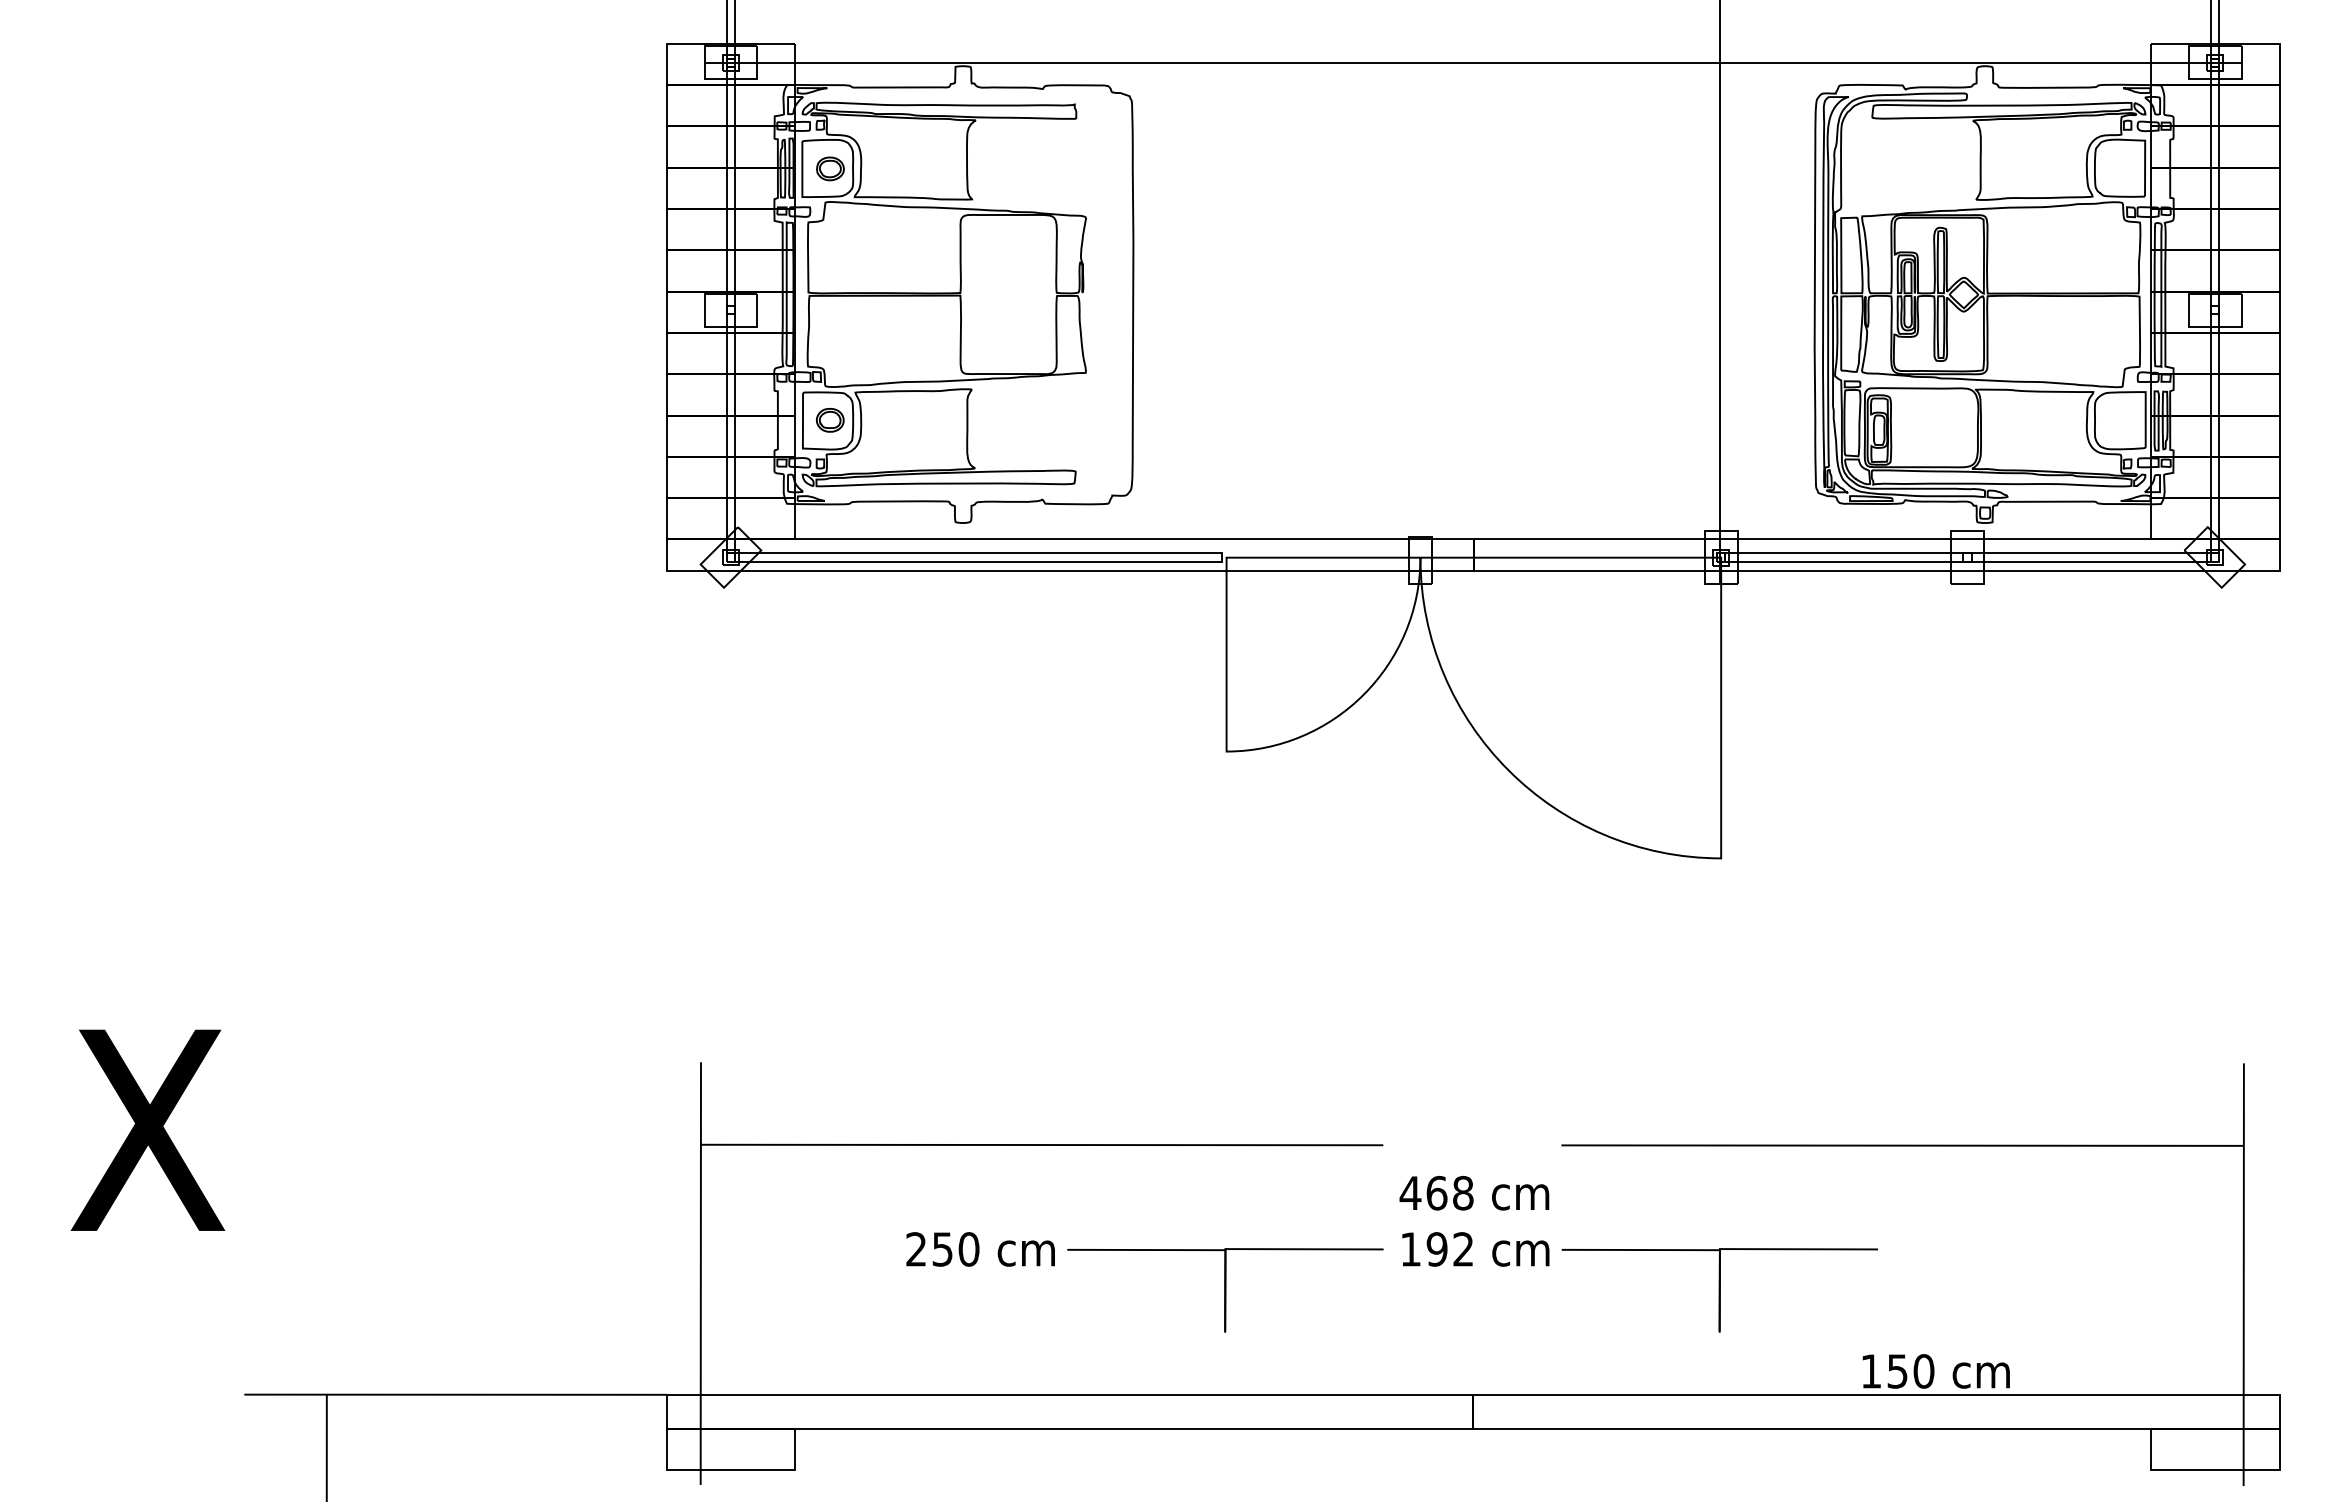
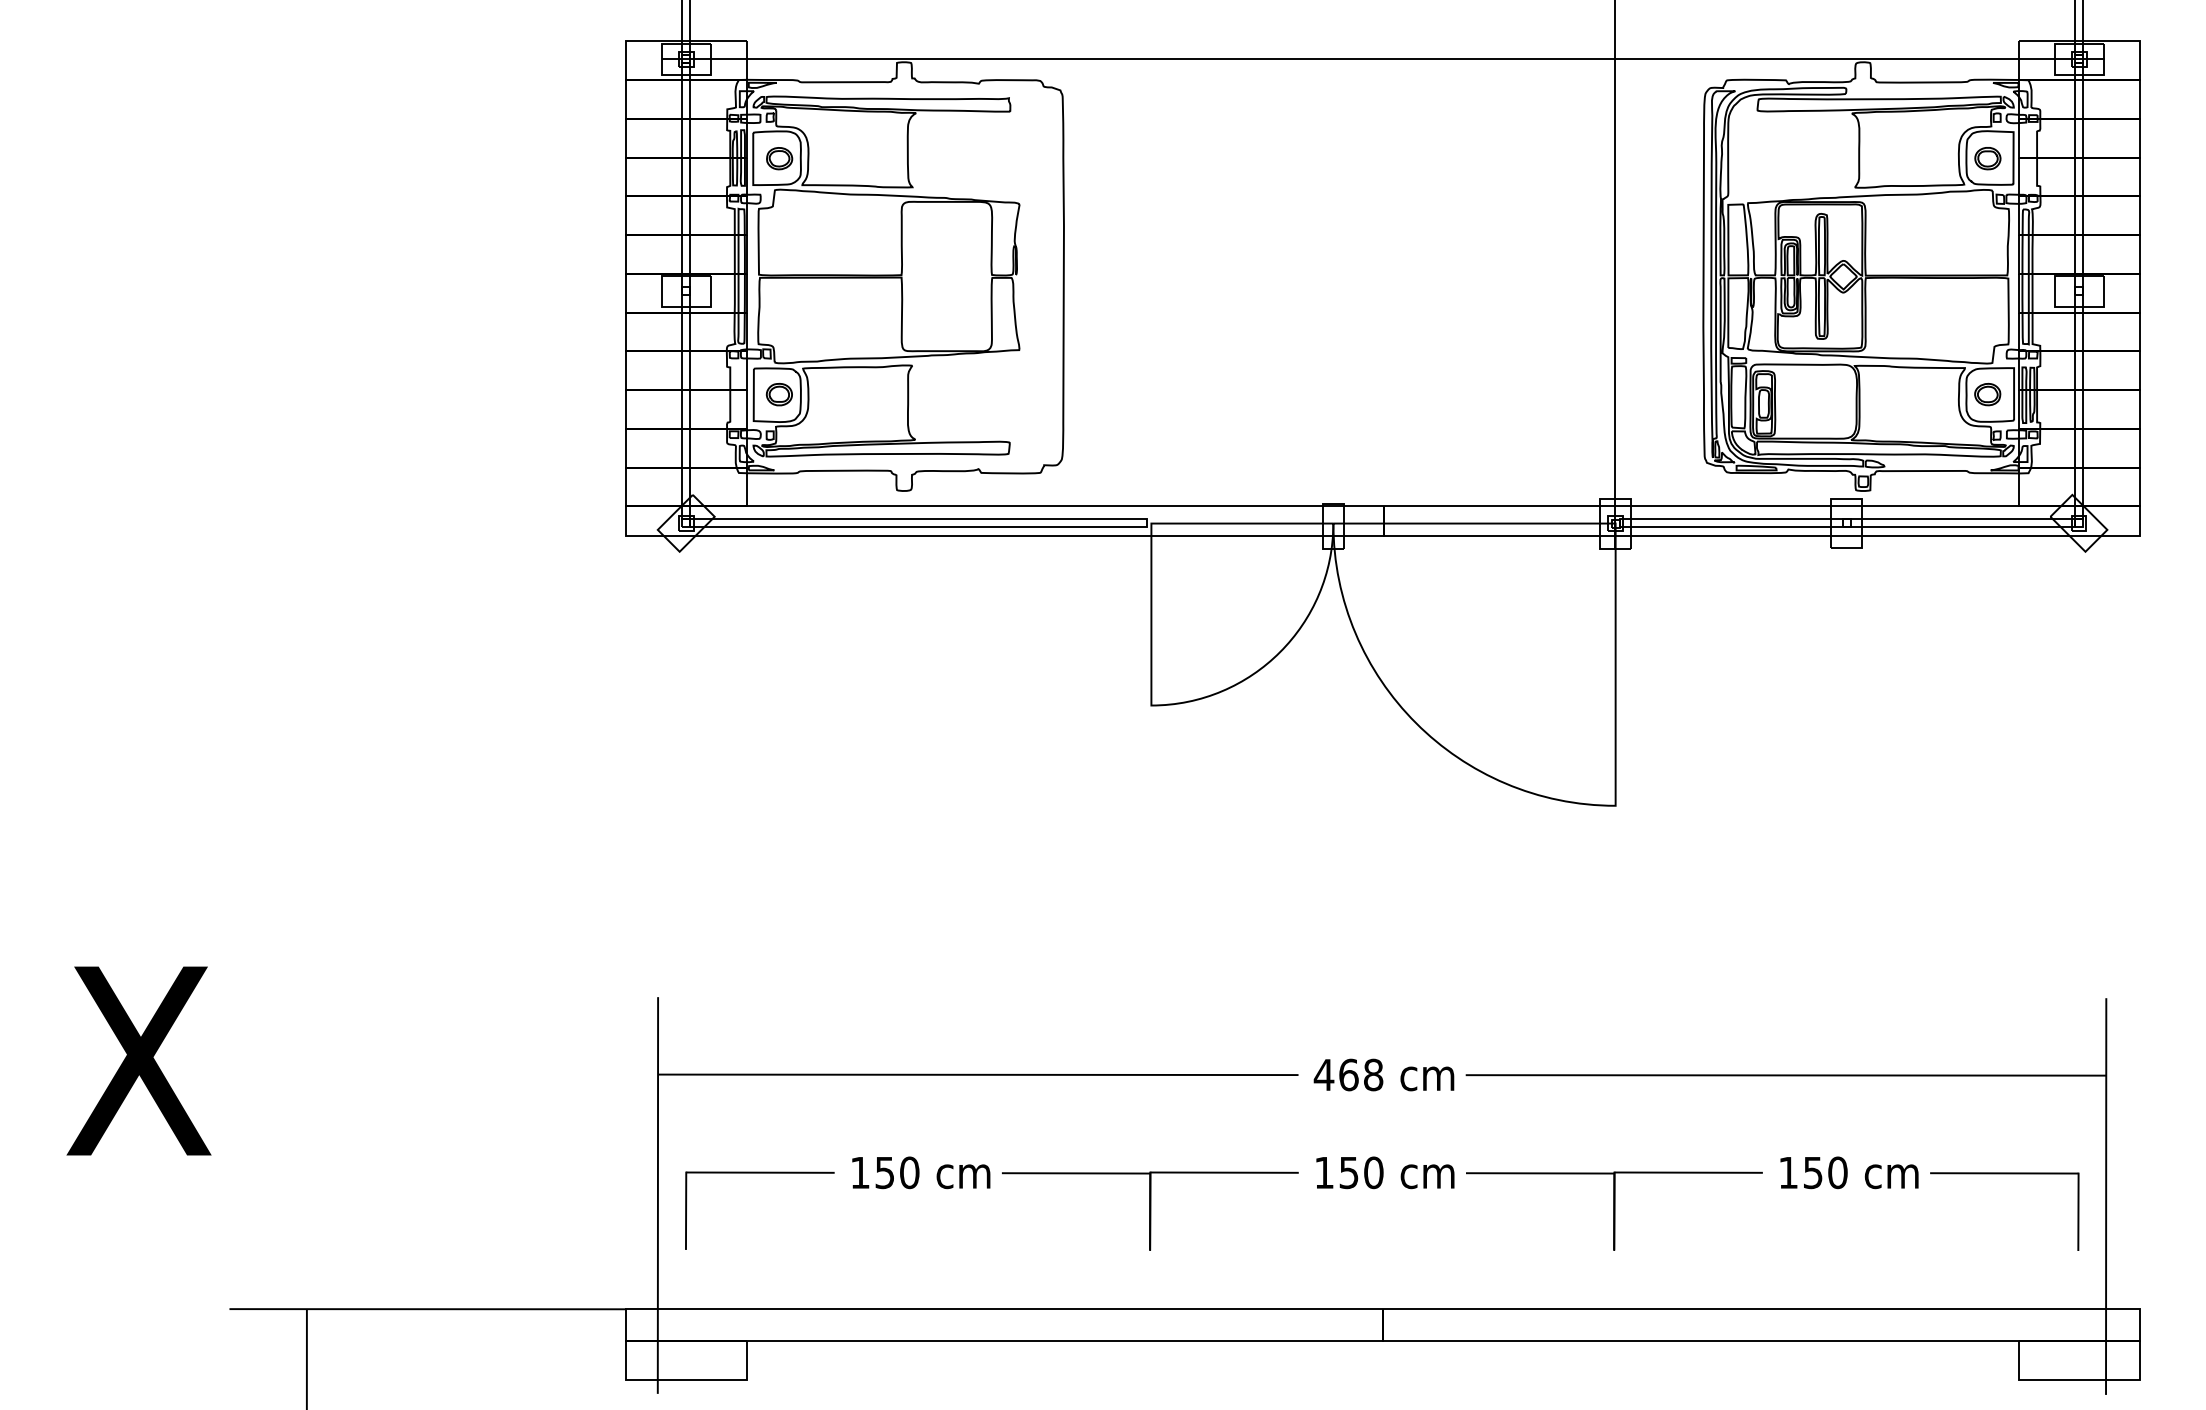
part: (2117, 168) -> (1987, 158), added
part: (2117, 420) -> (1987, 394), added
text: (1474, 1193) -> (1384, 1075), moved
text: (915, 1249) -> (859, 1172), 250 -> 150
text: (1449, 1249) -> (1360, 1172), 192 -> 150
part: (809, 1250) -> (759, 1173), added
part: (2135, 1250) -> (2004, 1173), added
text: (1935, 1371) -> (1848, 1172), moved

